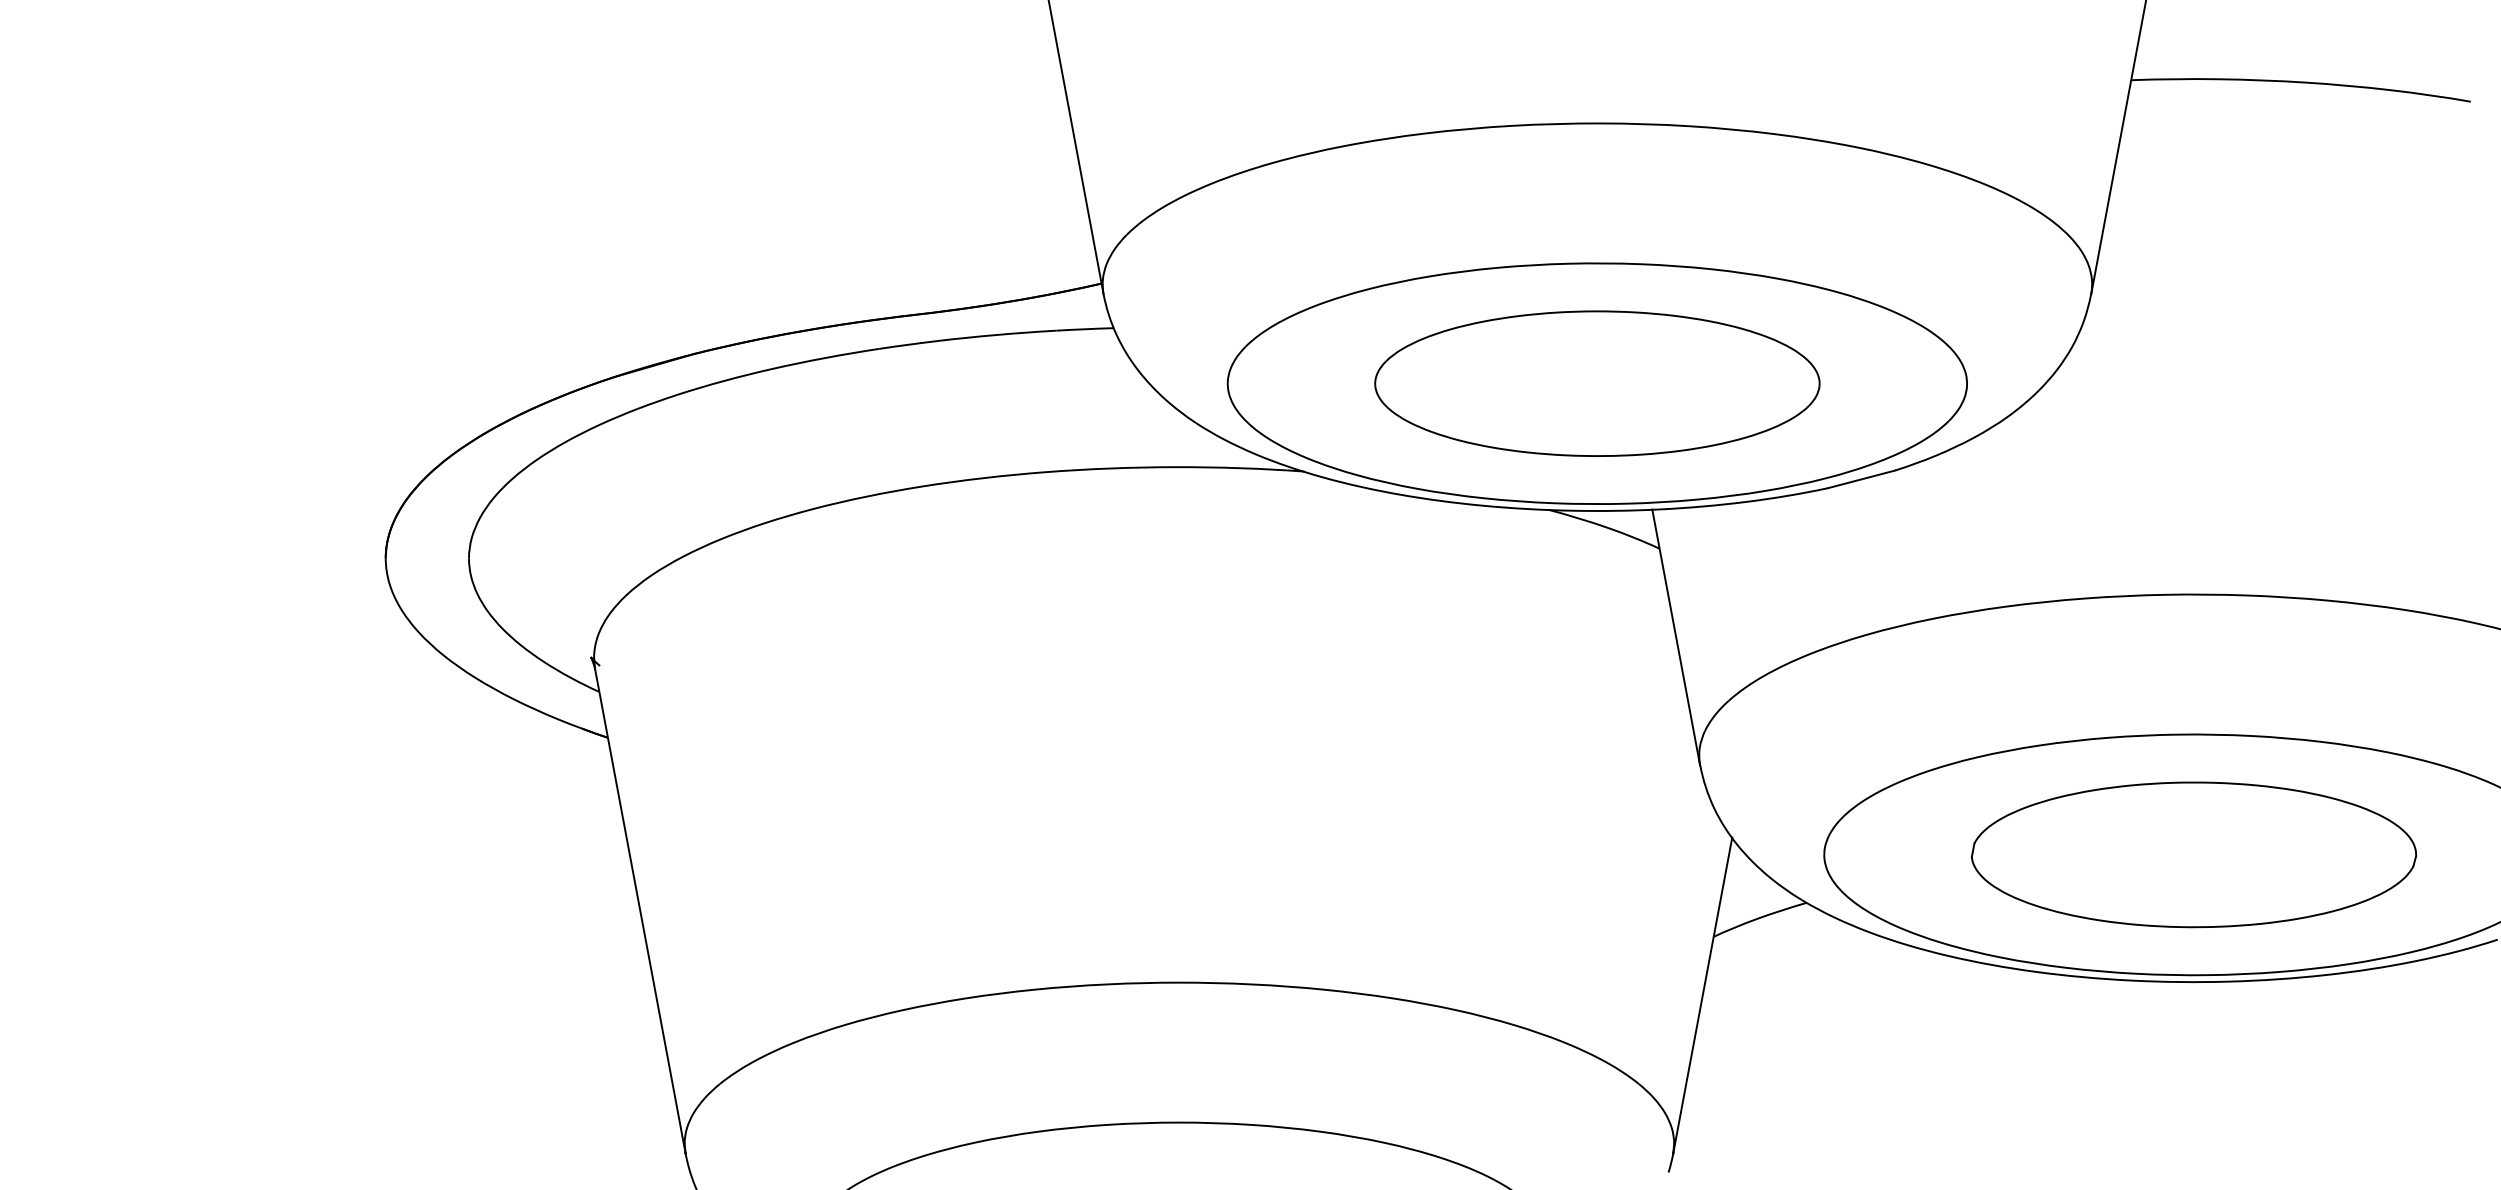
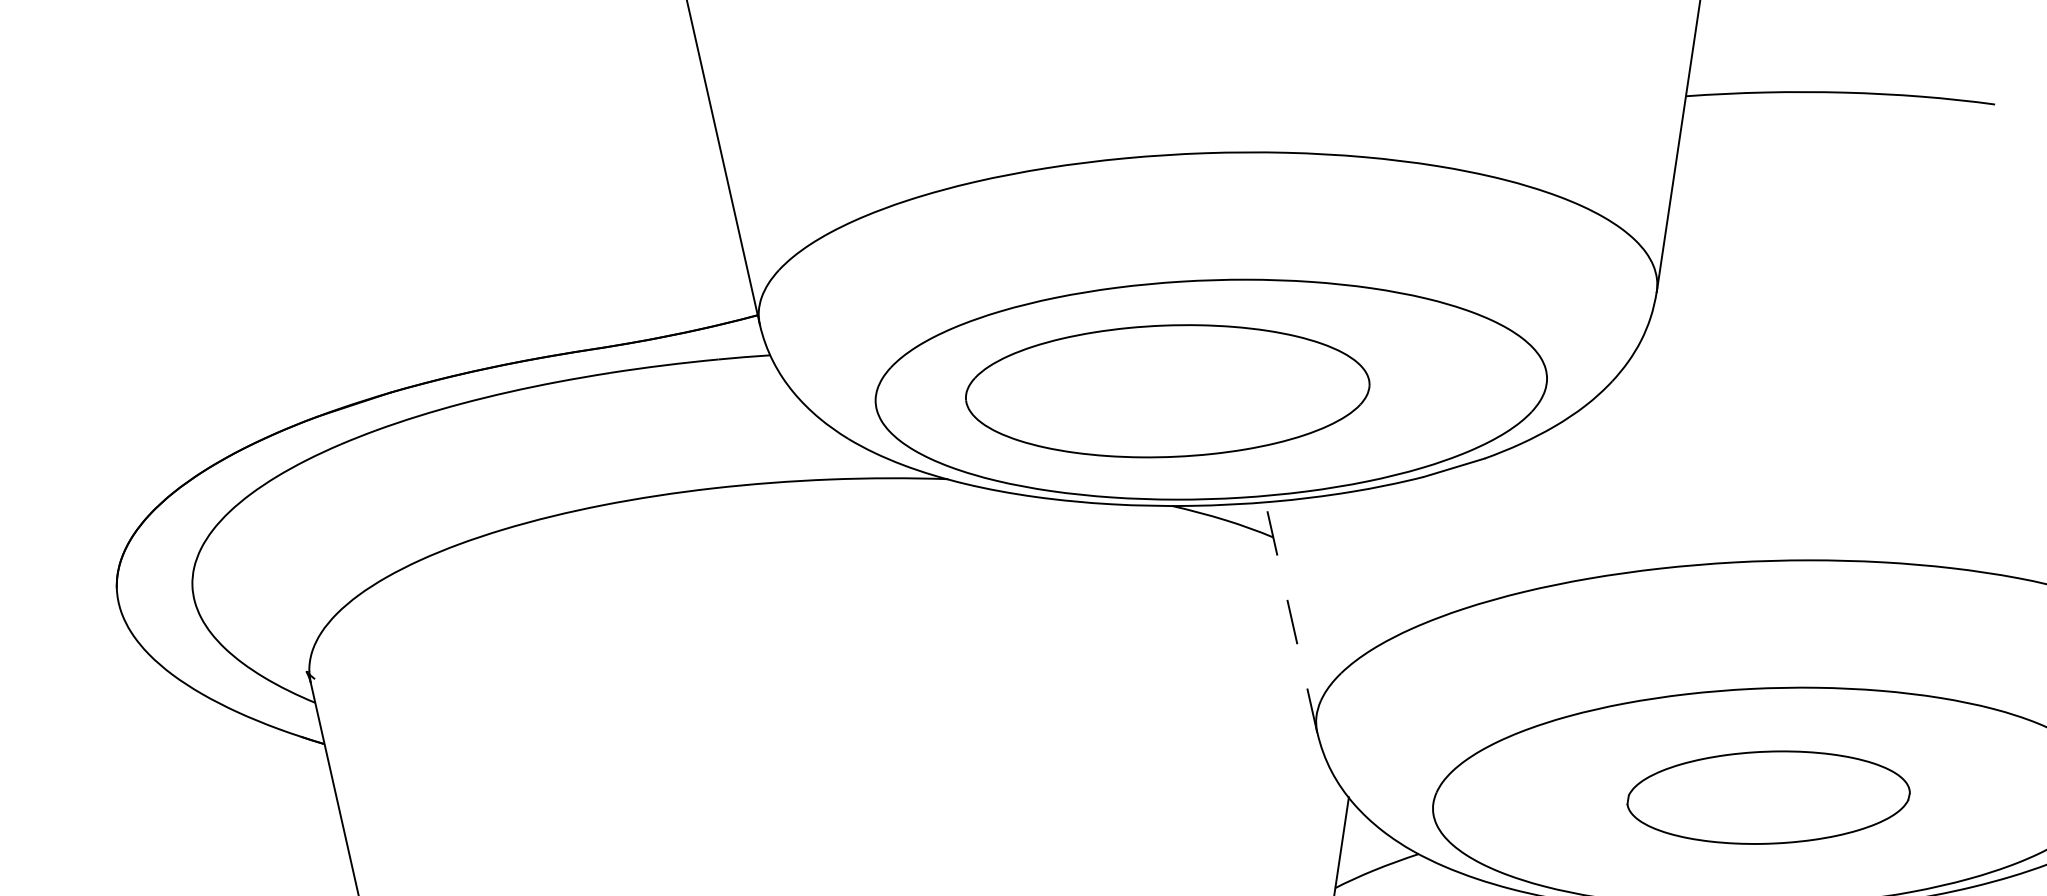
part: (1597, 383) -> (1167, 391), moved
line: (1676, 637) -> (1291, 617), solid -> dashed
part: (2193, 854) -> (1768, 797), size x0.7

